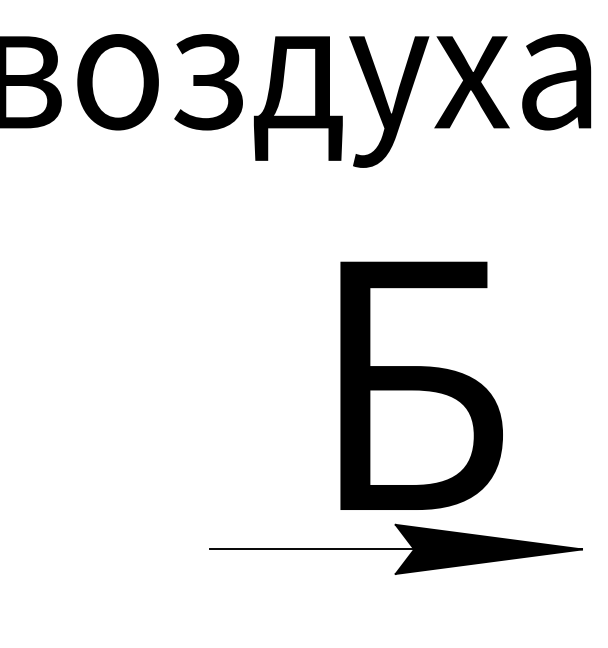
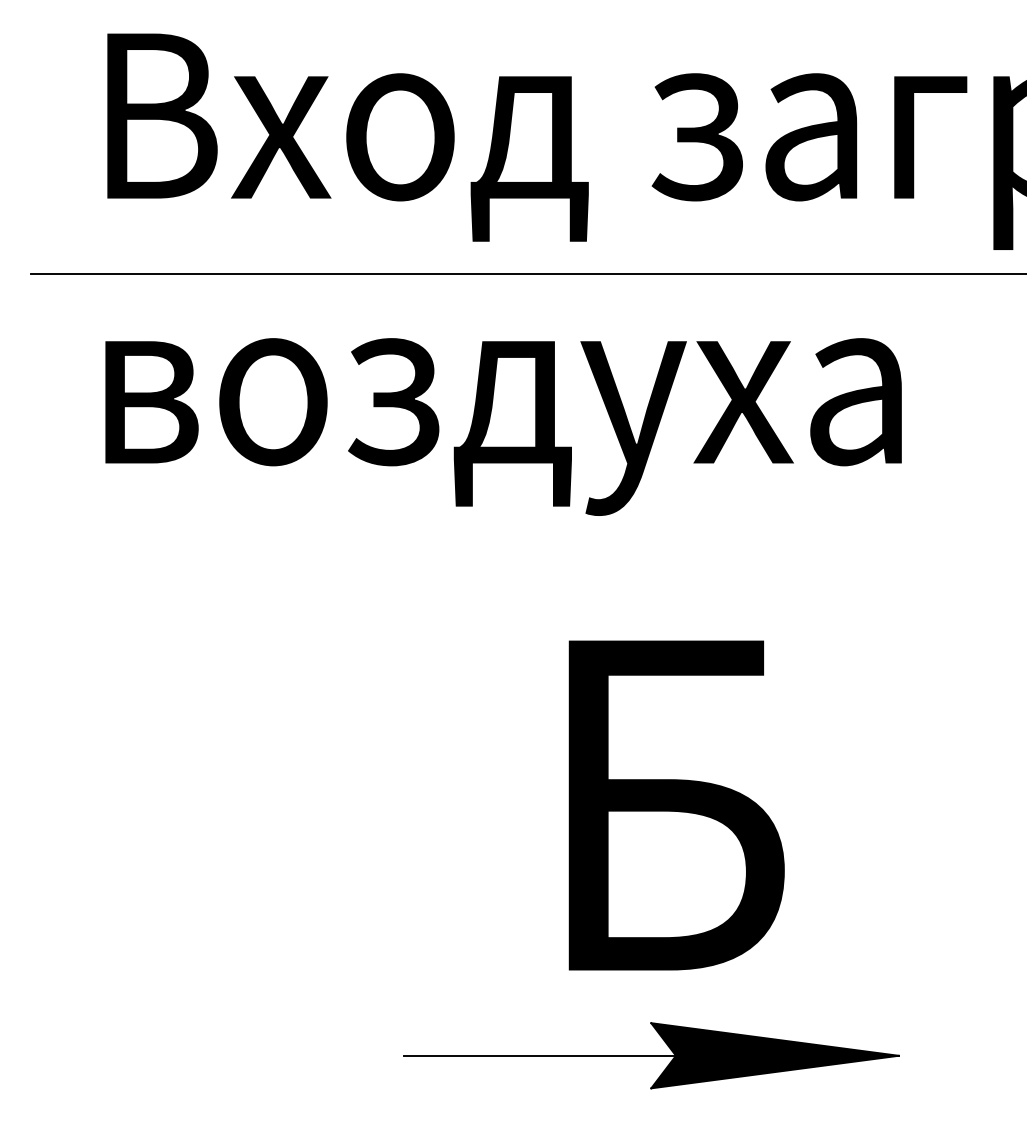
part: (395, 549) -> (651, 1055), moved

